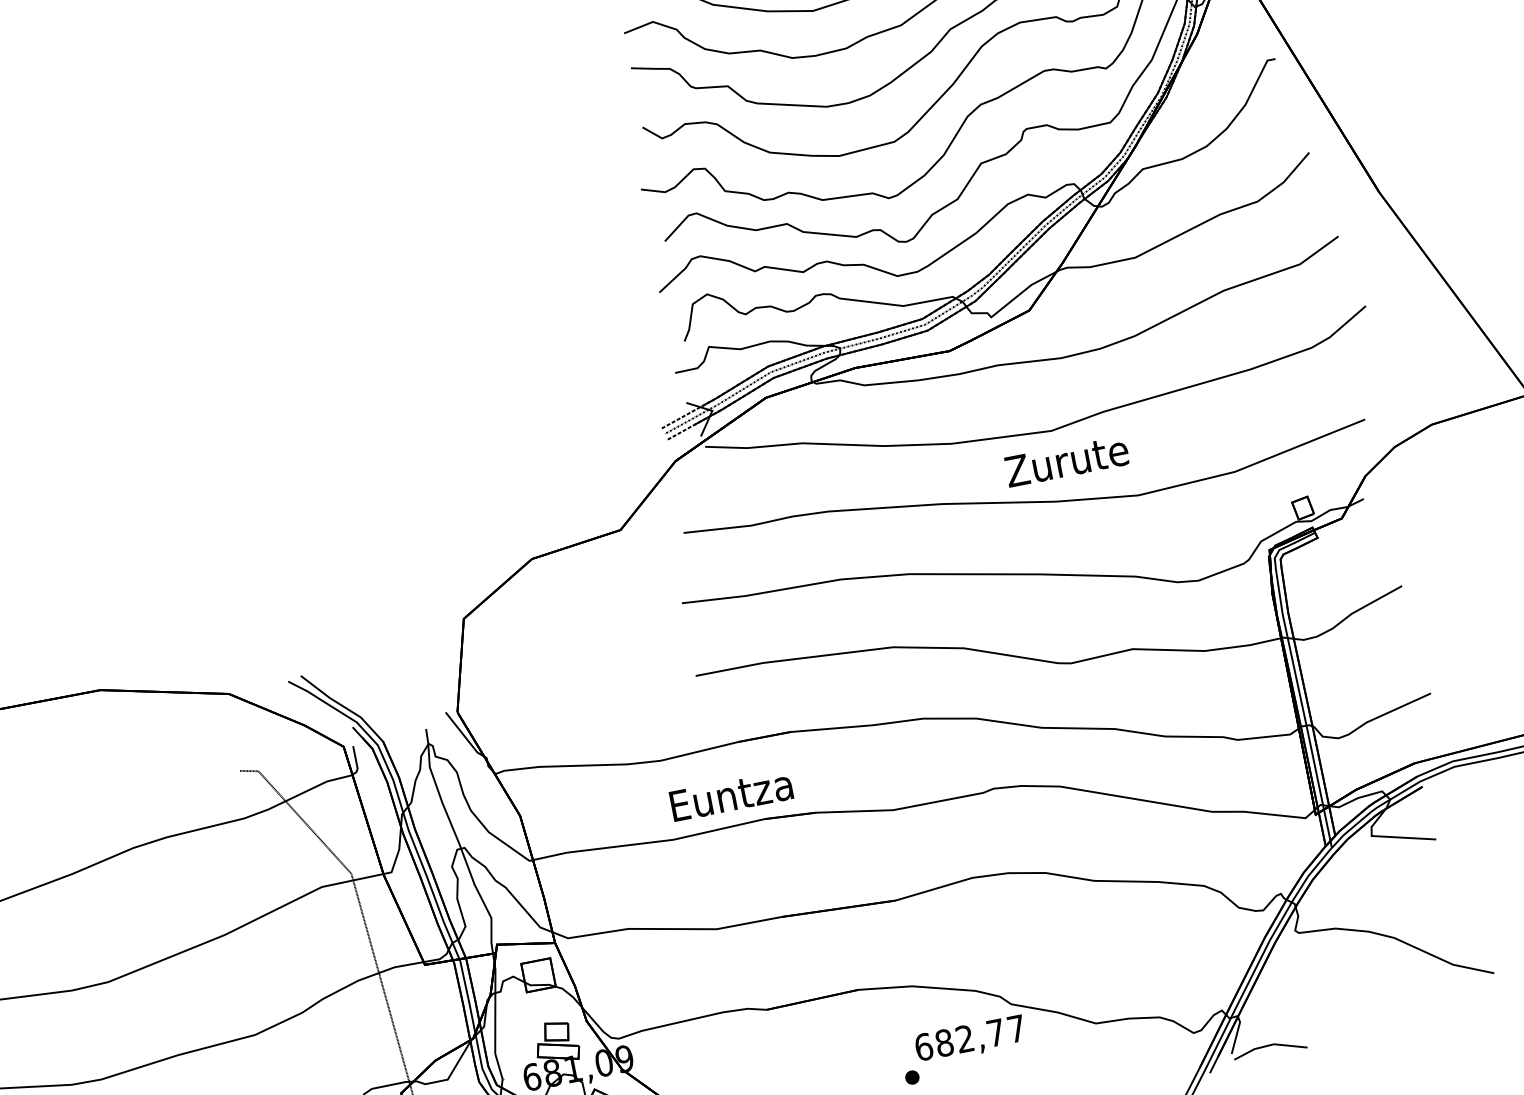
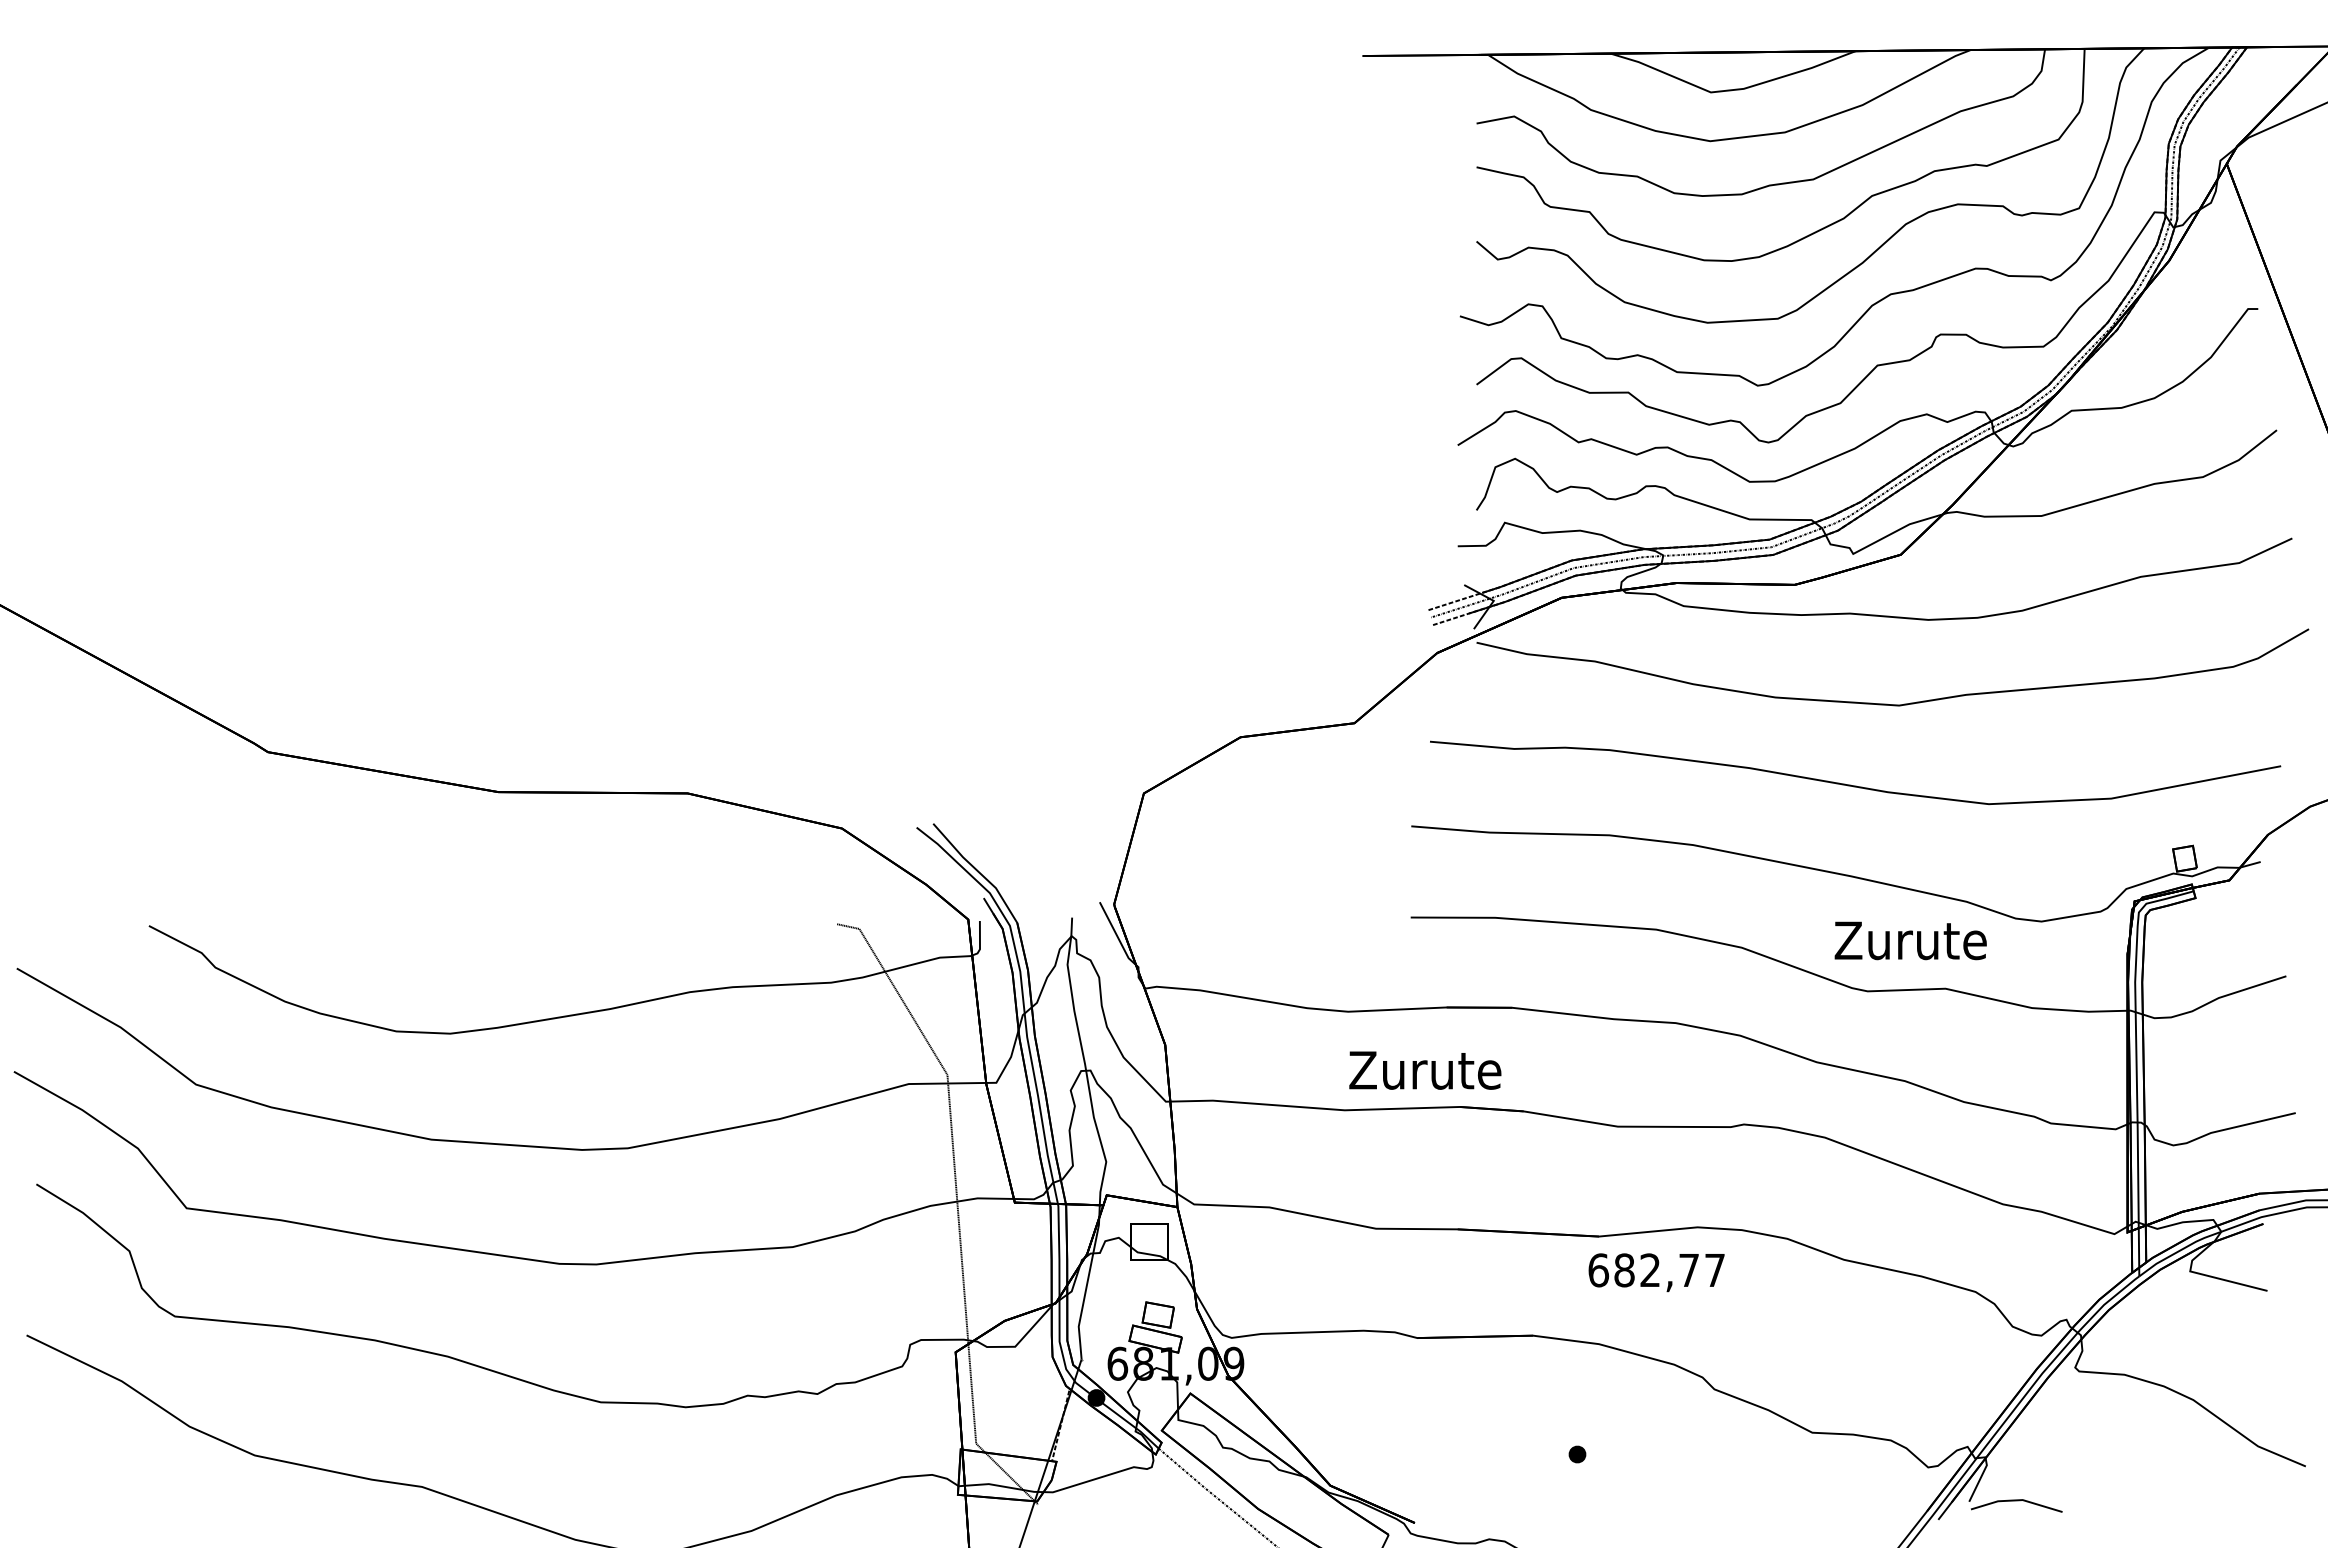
text: (1066, 460) -> (1910, 940), moved
text: (731, 795) -> (1425, 1070), Euntza -> Zurute
text: (970, 1039) -> (1656, 1272), moved

